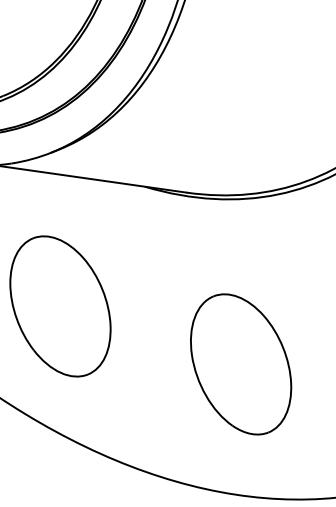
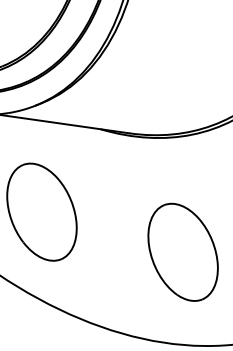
part: (240, 363) -> (182, 251), moved

